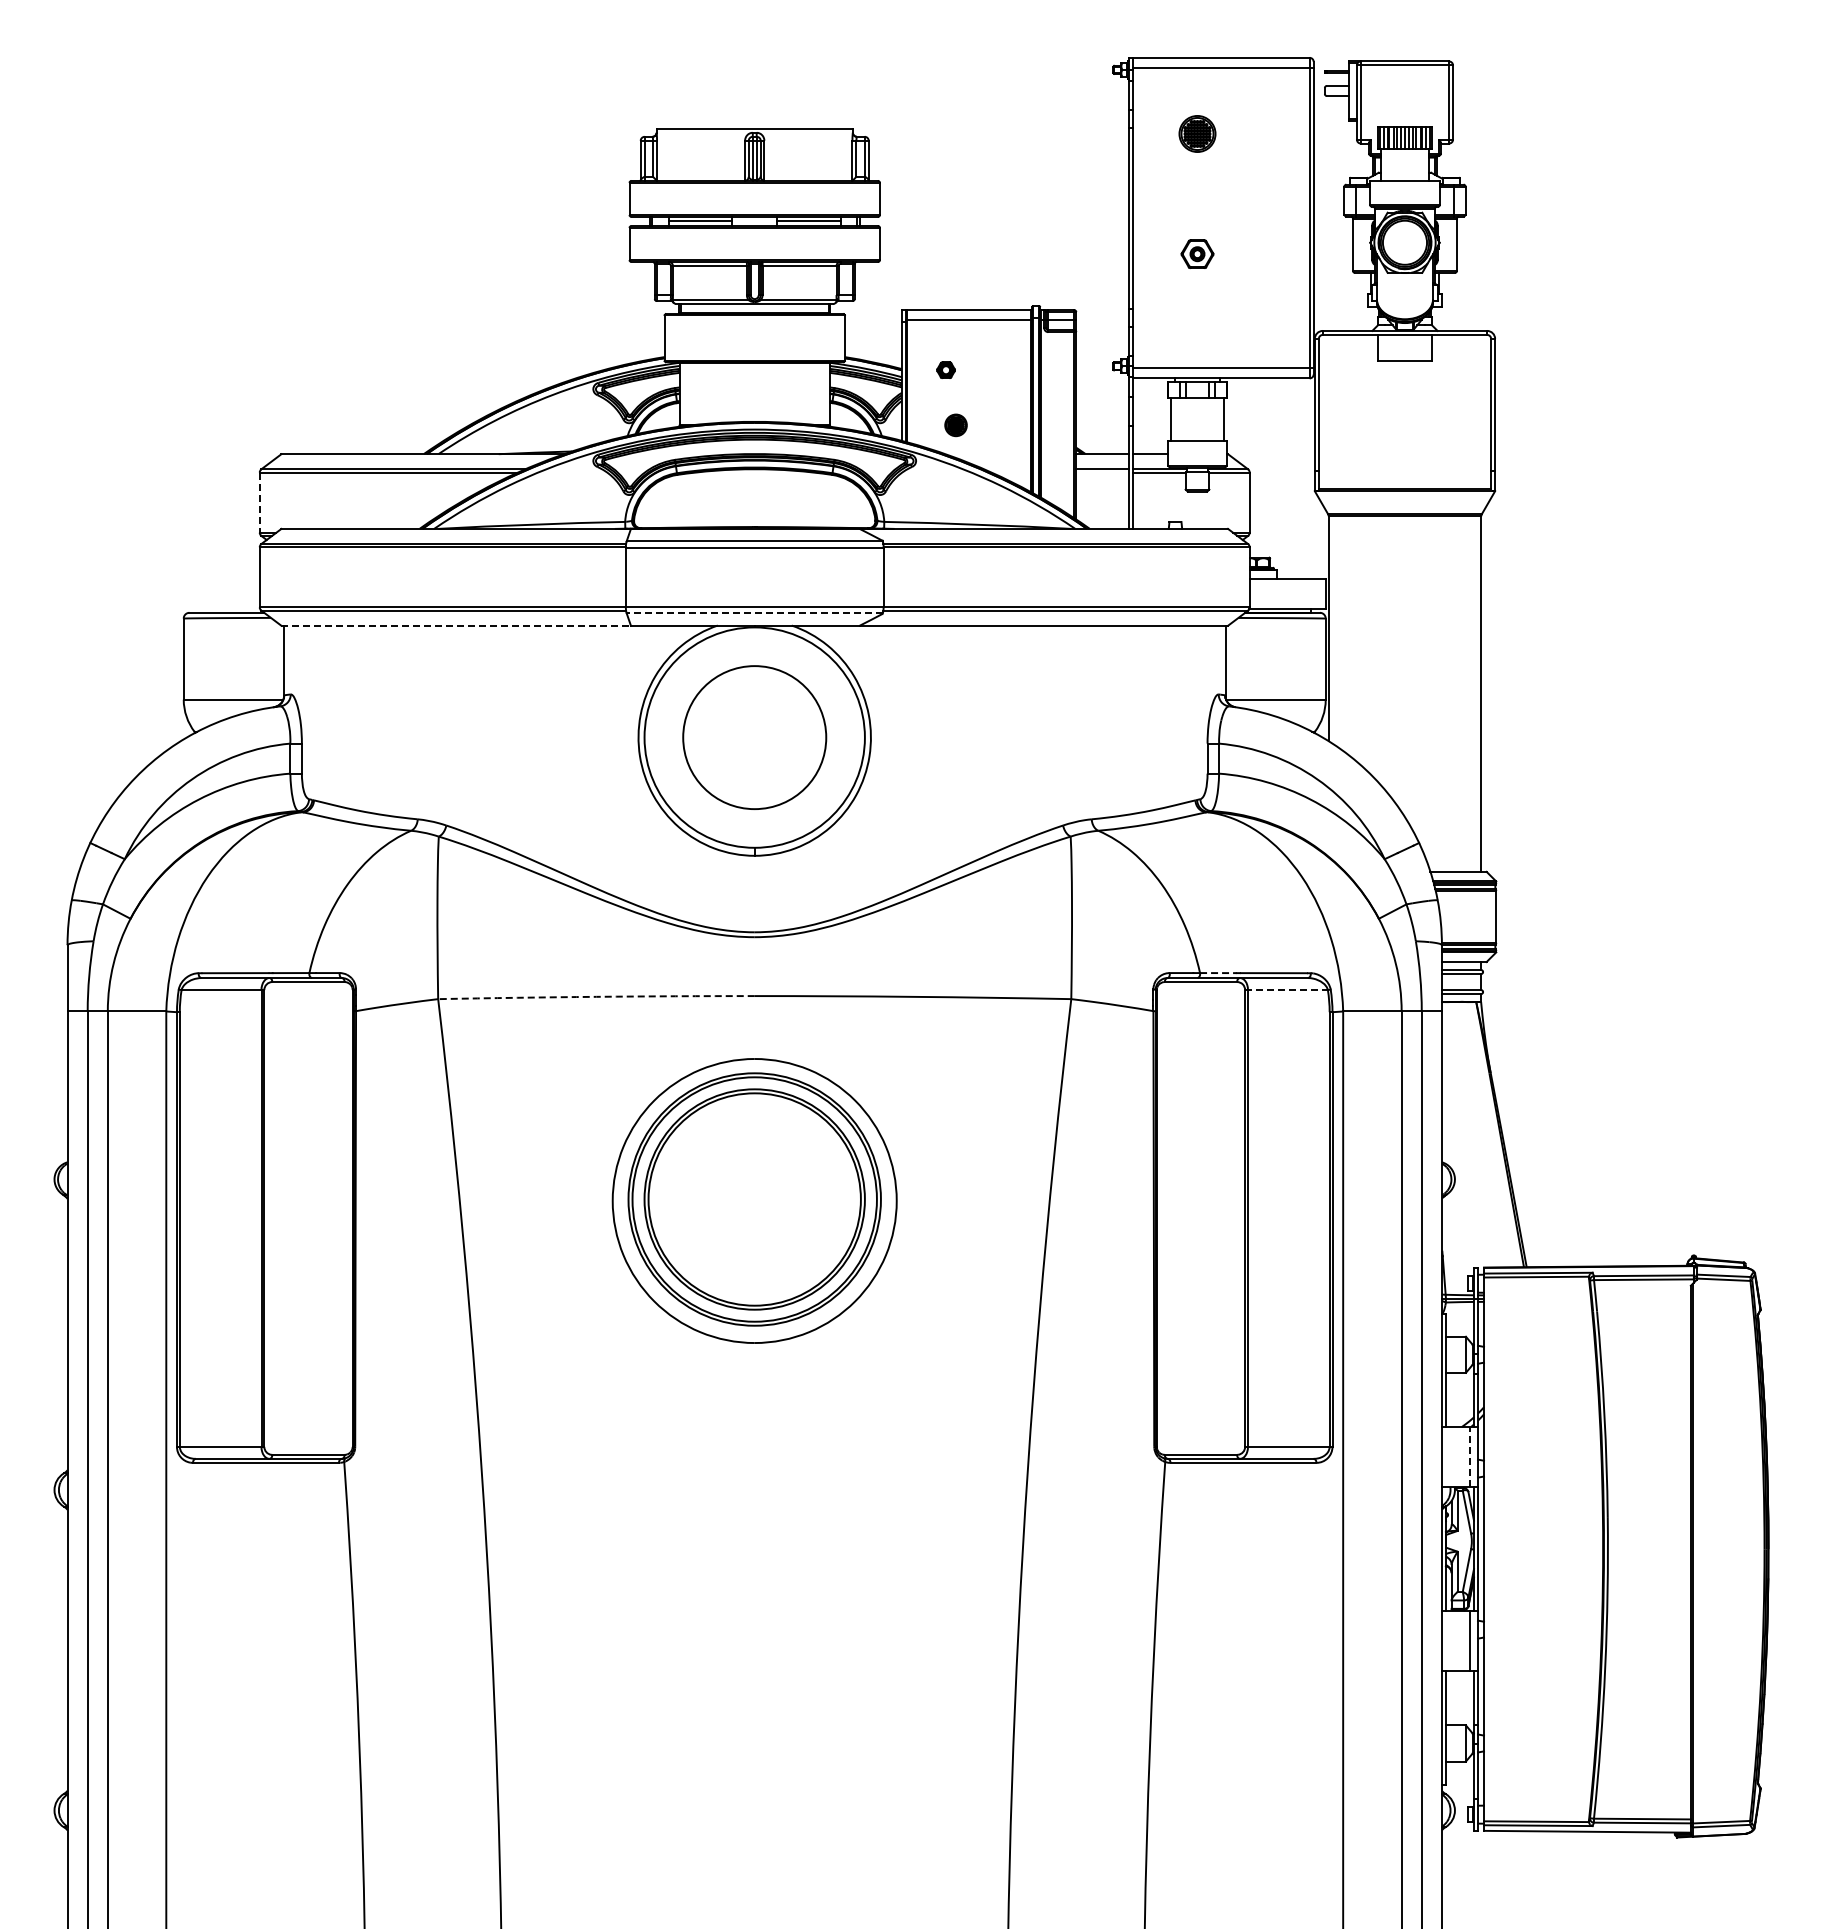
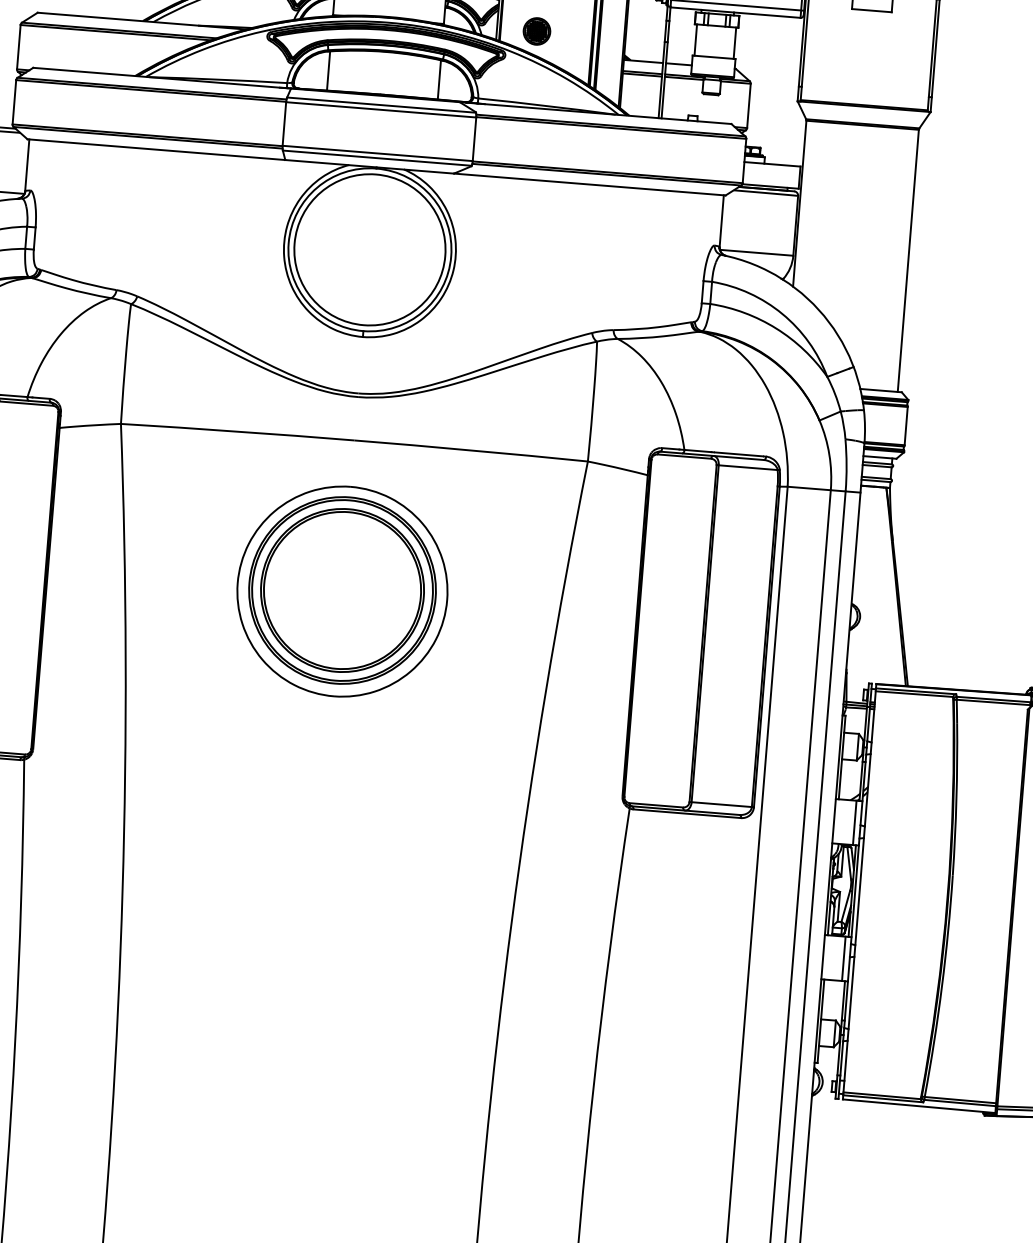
part: (955, 425) -> (536, 31), size x1.67
line: (1102, 472) -> (642, 74), added
line: (679, 500) -> (328, 70), added
line: (829, 500) -> (439, 79), added
line: (259, 503) -> (18, 47), dashed -> solid
line: (754, 613) -> (377, 158), dashed -> solid
line: (456, 625) -> (156, 149), dashed -> solid
circle: (754, 737) -> (369, 249), size x1.43
line: (1218, 973) -> (697, 451), dashed -> solid
line: (1287, 990) -> (747, 467), dashed -> solid
arc: (596, 996) -> (237, 431), dashed -> solid
line: (1469, 1456) -> (854, 822), dashed -> solid

